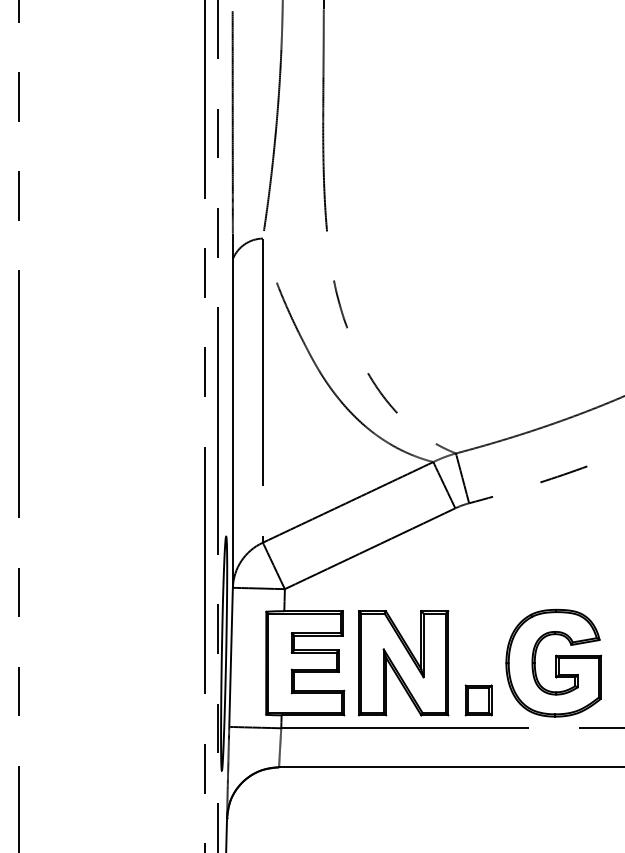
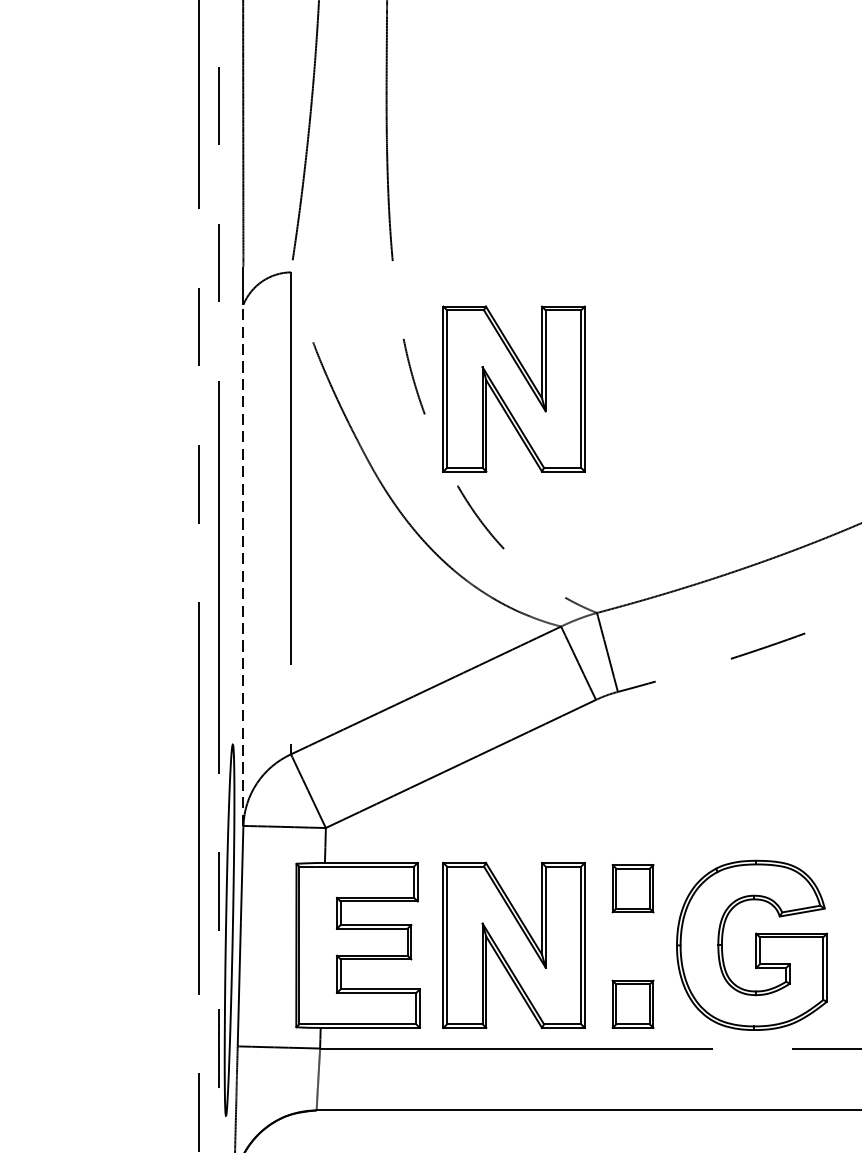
part: (403, 312) -> (513, 389), added
line: (232, 422) -> (242, 563), solid -> dashed
part: (478, 627) -> (632, 888), added

